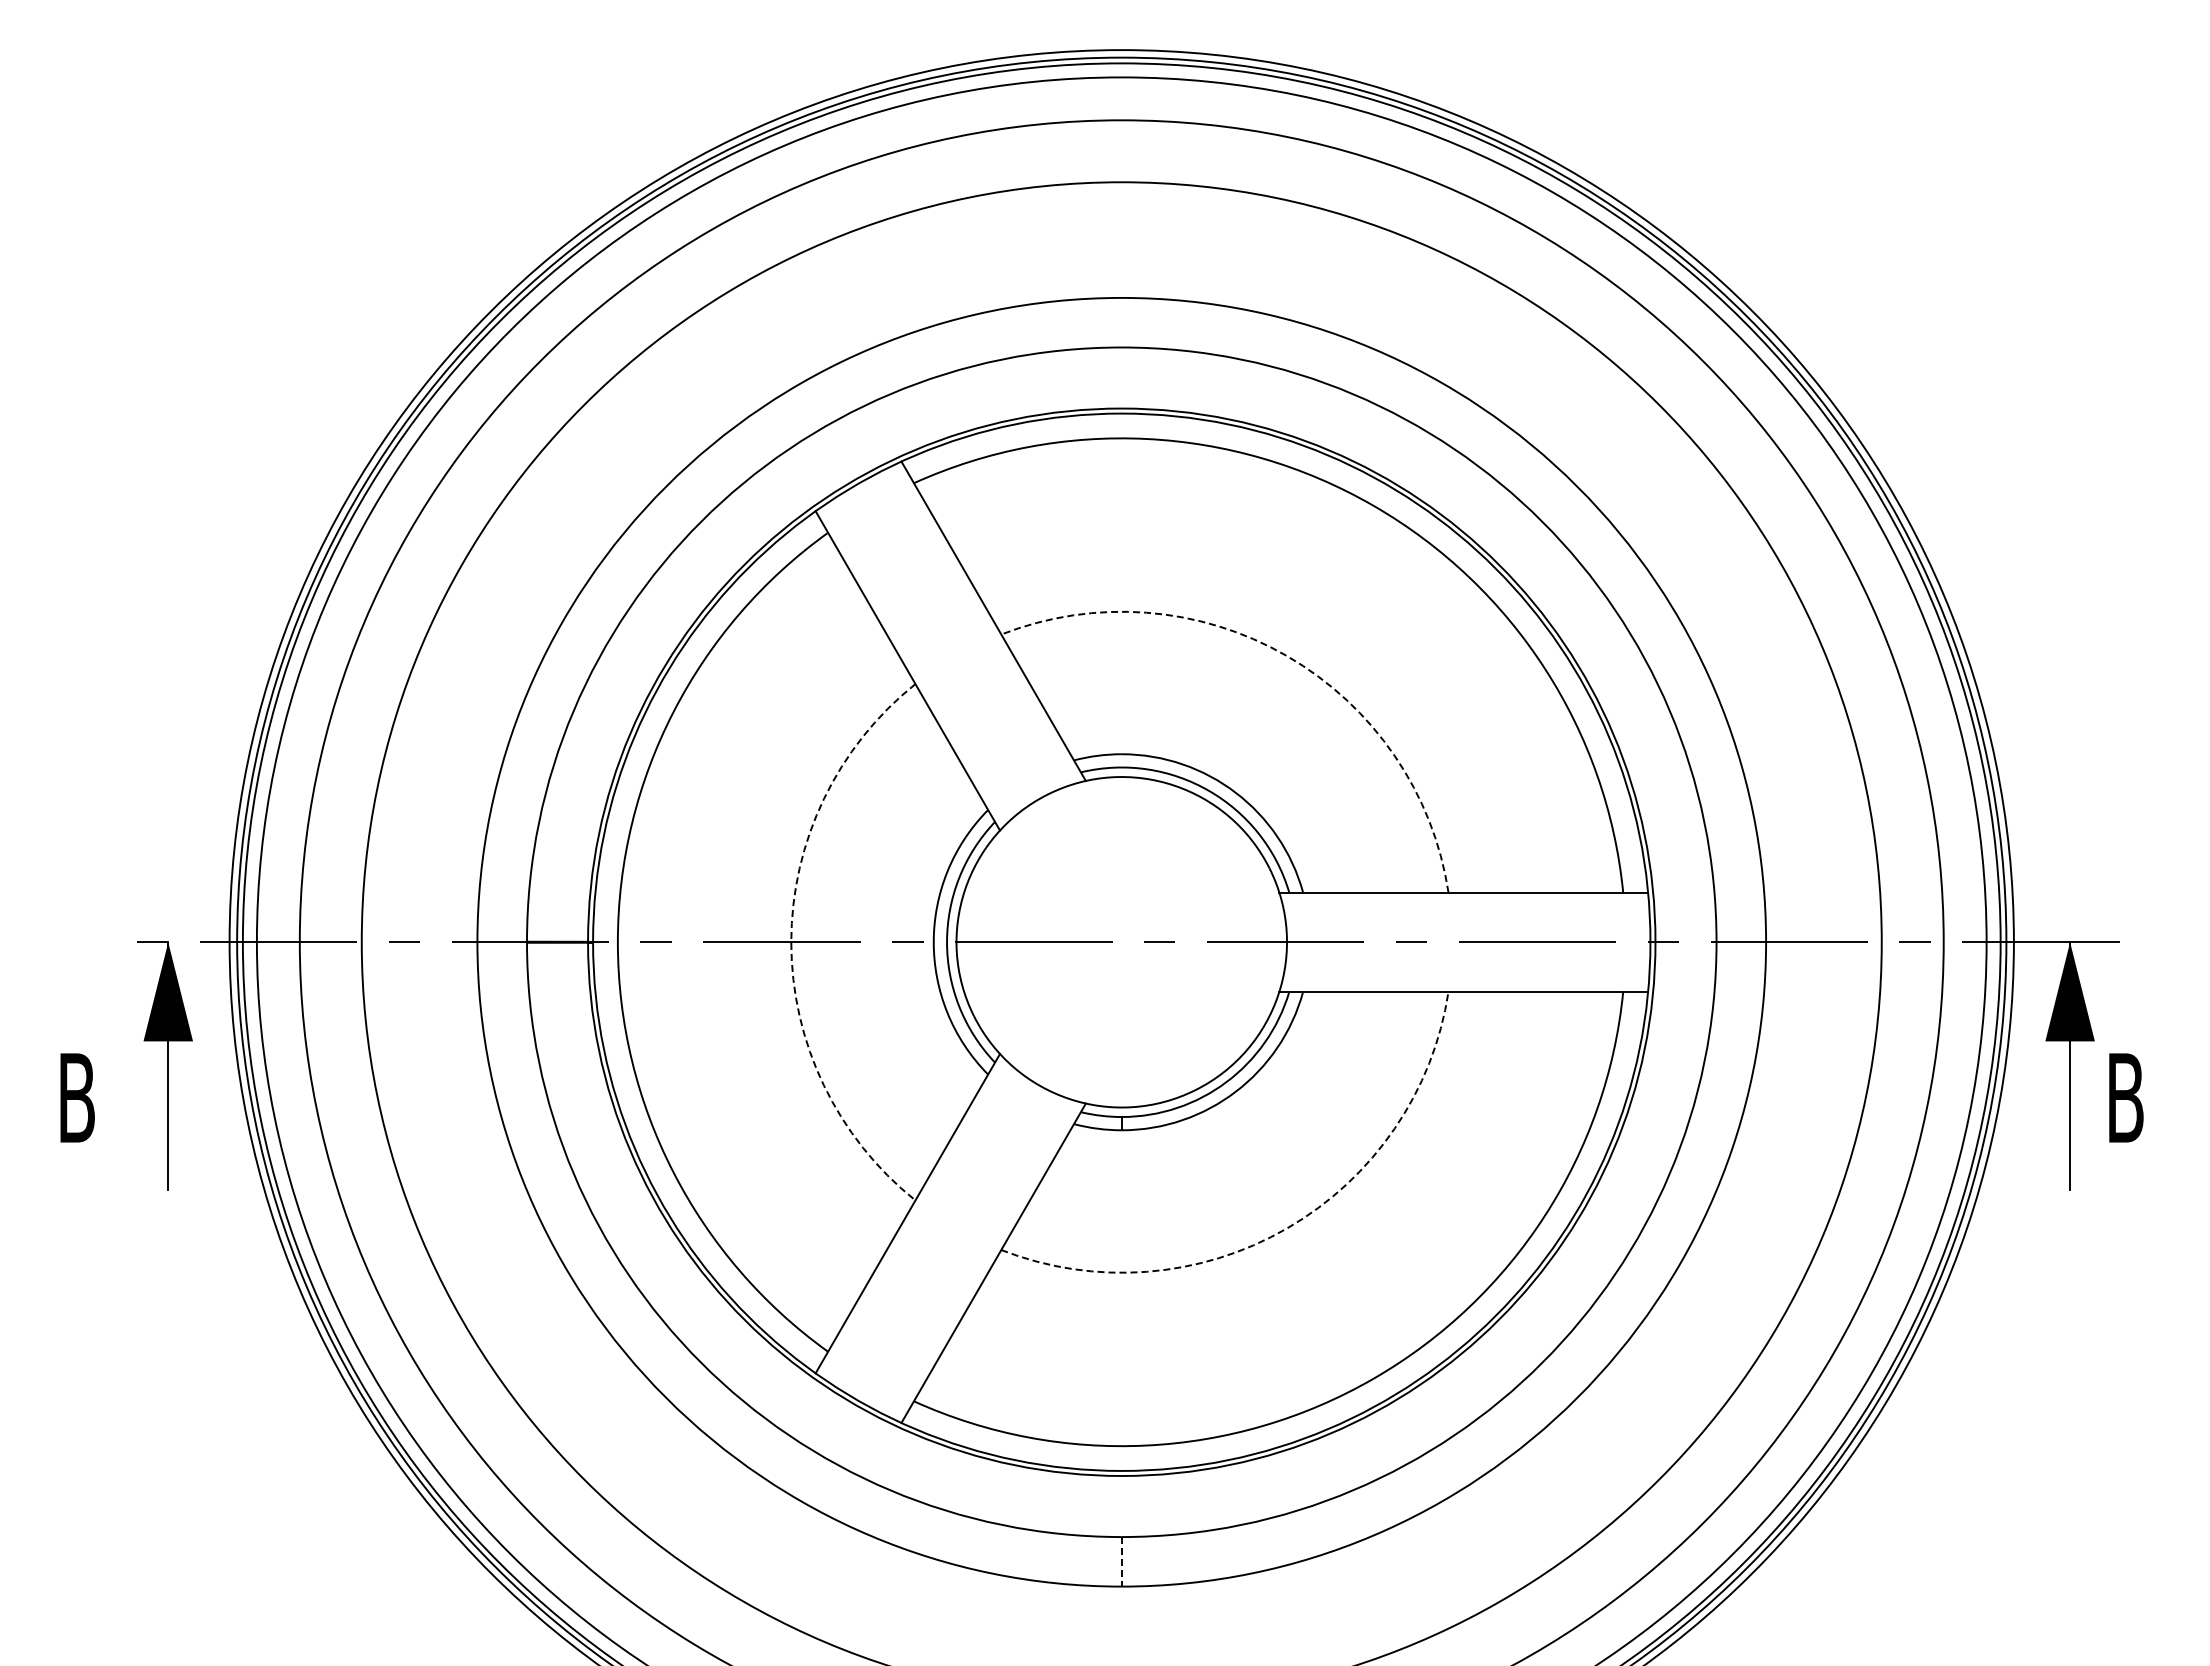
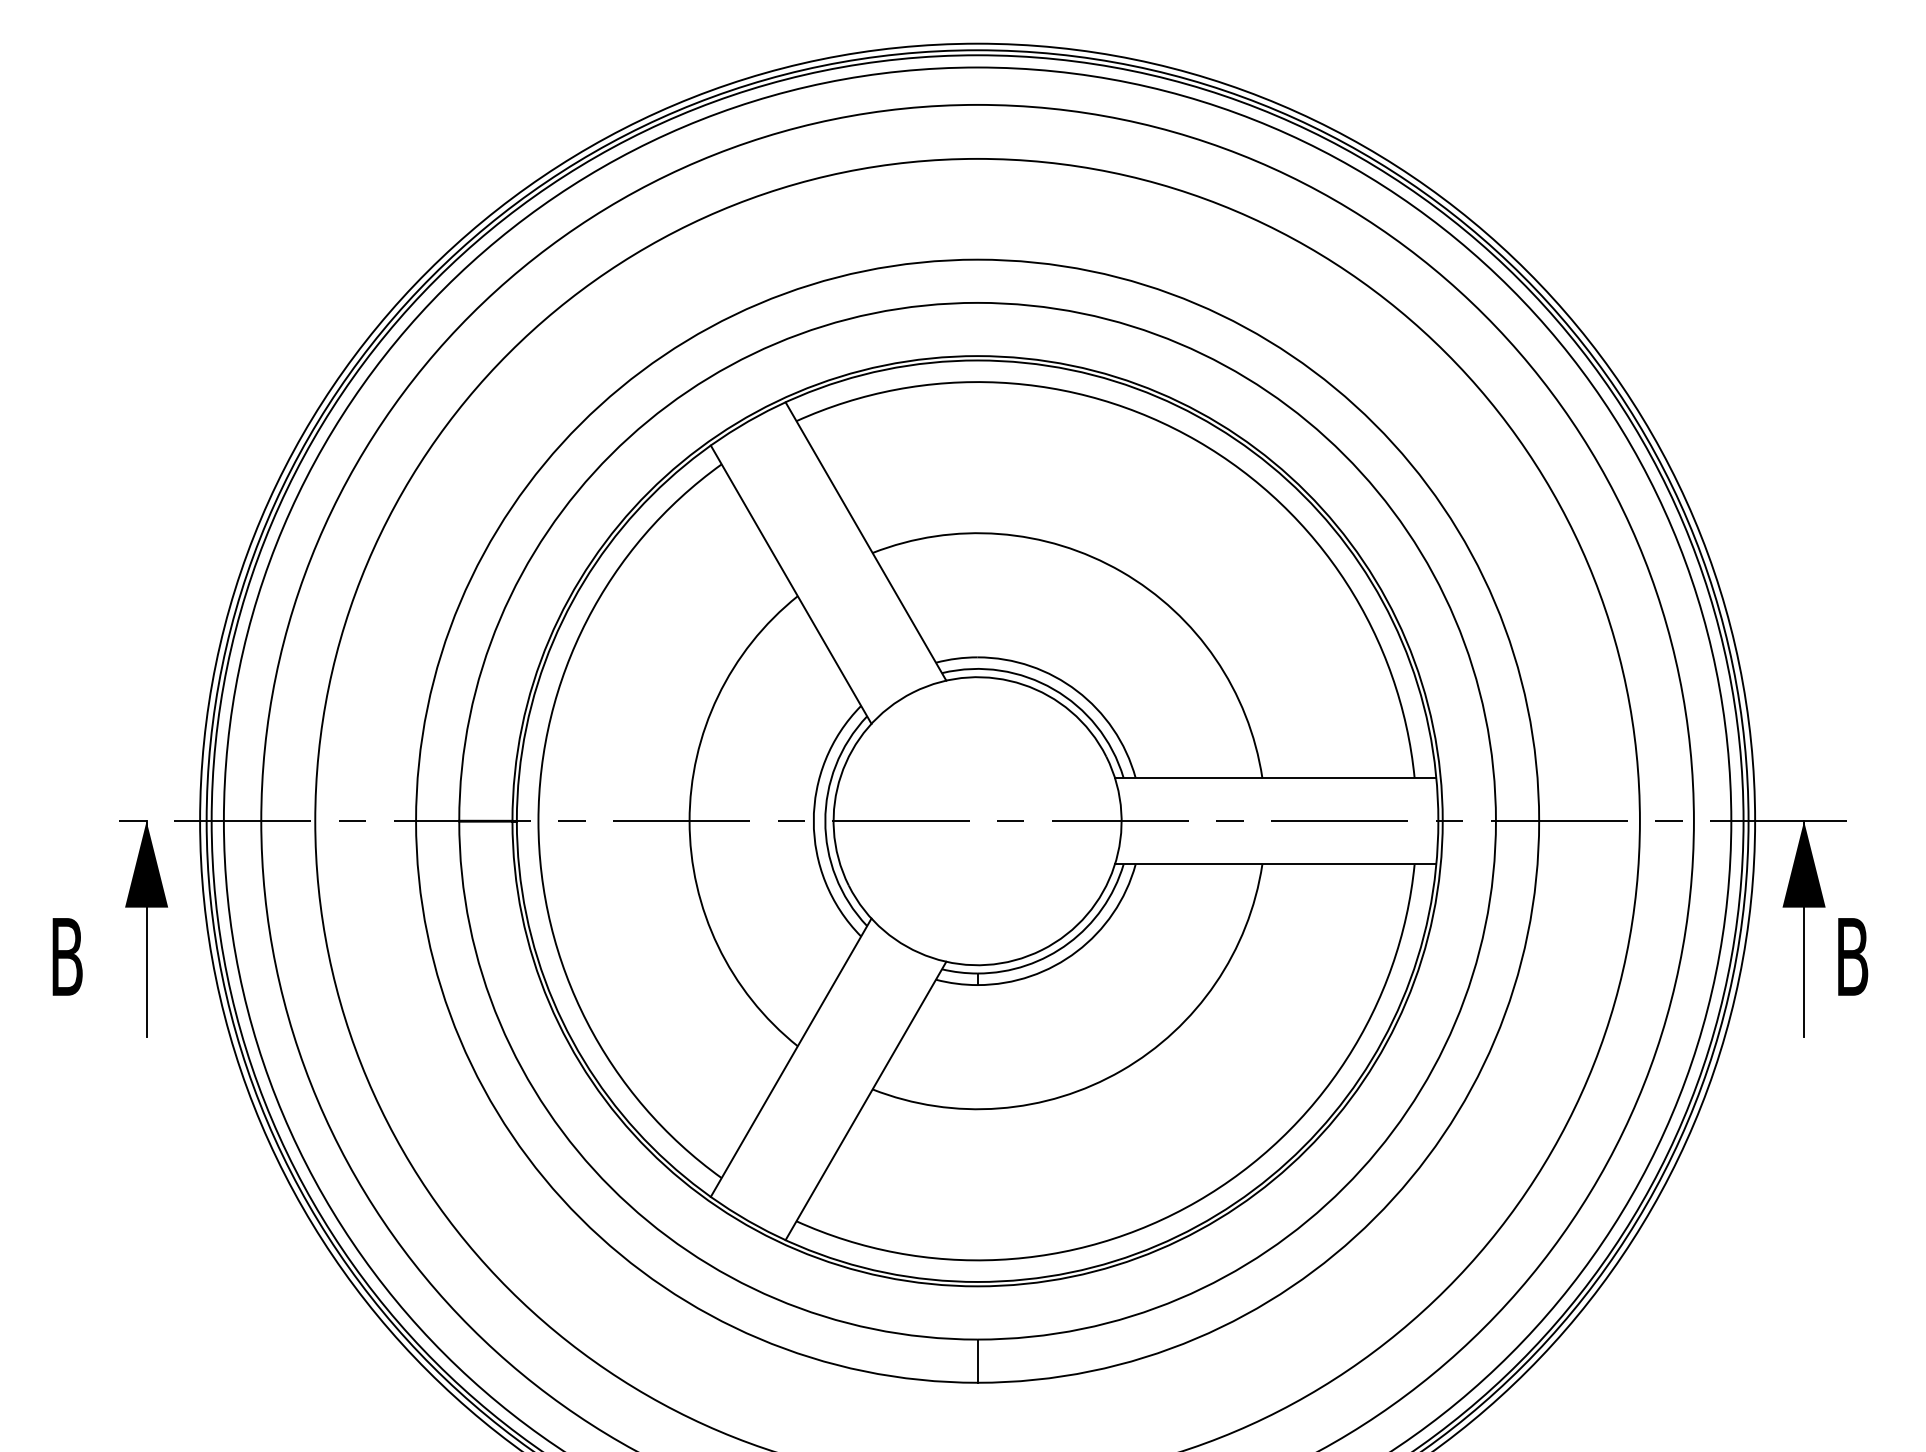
arc: (1287, 656) -> (1122, 572), dashed -> solid
arc: (791, 942) -> (689, 821), dashed -> solid
arc: (1287, 1228) -> (1122, 1070), dashed -> solid
line: (1121, 1561) -> (977, 1360), dashed -> solid

